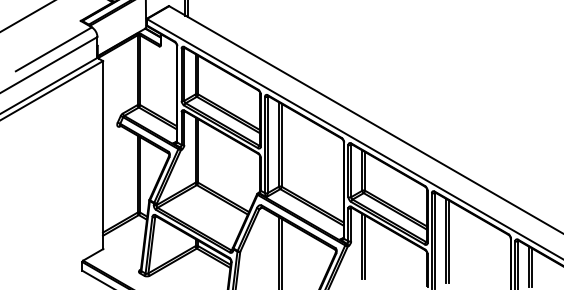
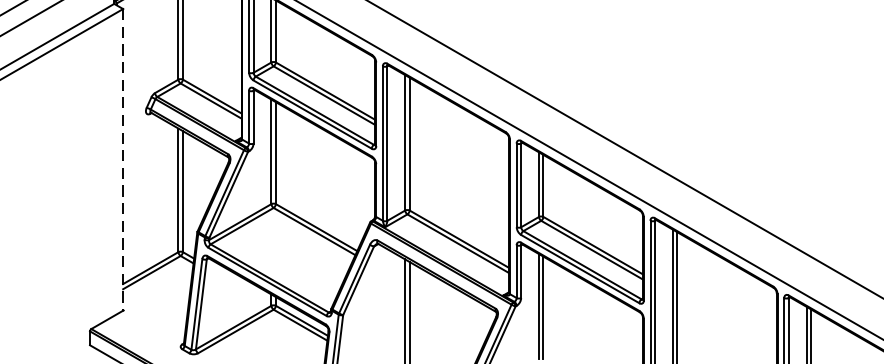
line: (103, 155) -> (123, 160), solid -> dashed

